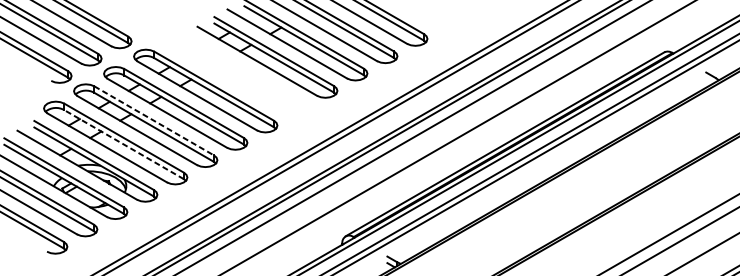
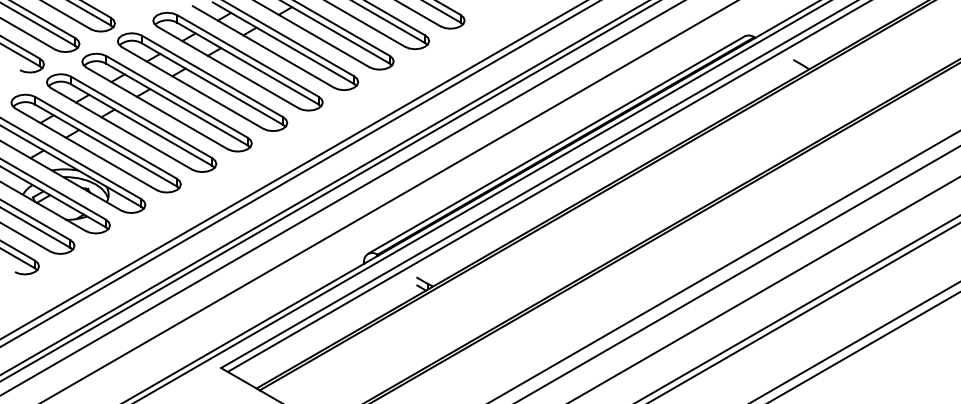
part: (235, 73) -> (237, 61), added
line: (154, 120) -> (141, 117), dashed -> solid
line: (124, 144) -> (106, 145), dashed -> solid

